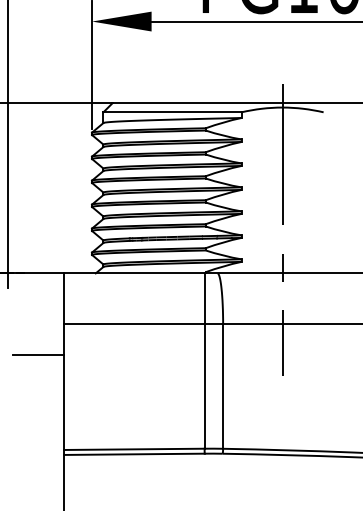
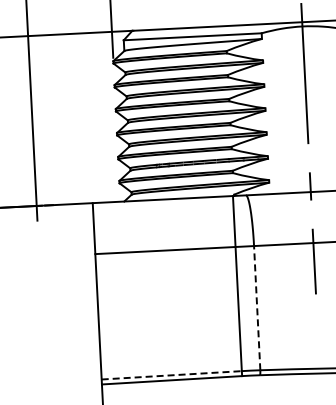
line: (38, 355) -> (71, 286), removed
line: (223, 386) -> (257, 308), solid -> dashed
line: (134, 449) -> (171, 375), solid -> dashed

